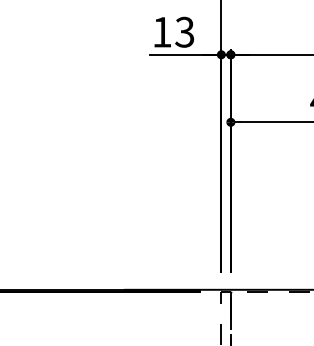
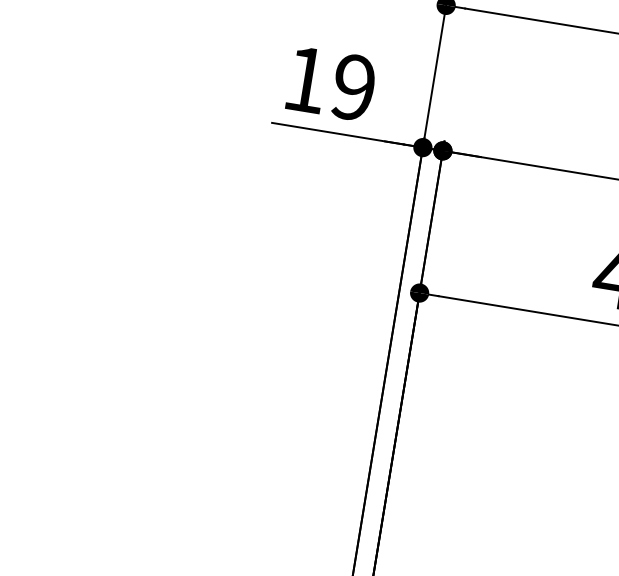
text: (184, 32) -> (352, 87), 13 -> 19

